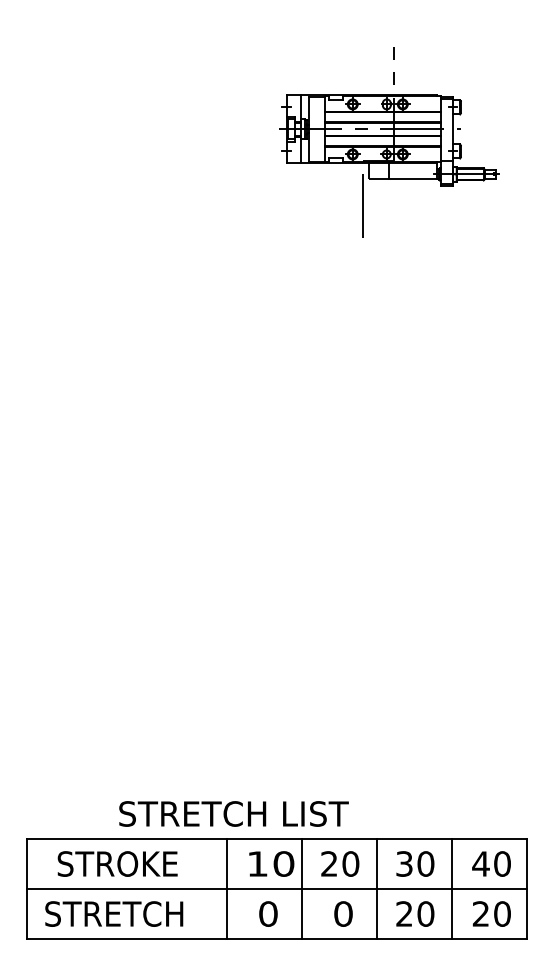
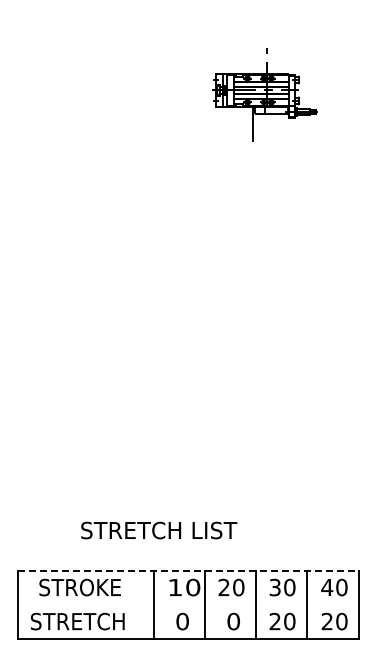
part: (388, 142) -> (264, 96), size x0.7
text: (234, 813) -> (159, 530), moved
line: (277, 838) -> (188, 570), solid -> dashed
line: (277, 888) -> (188, 604), removed

